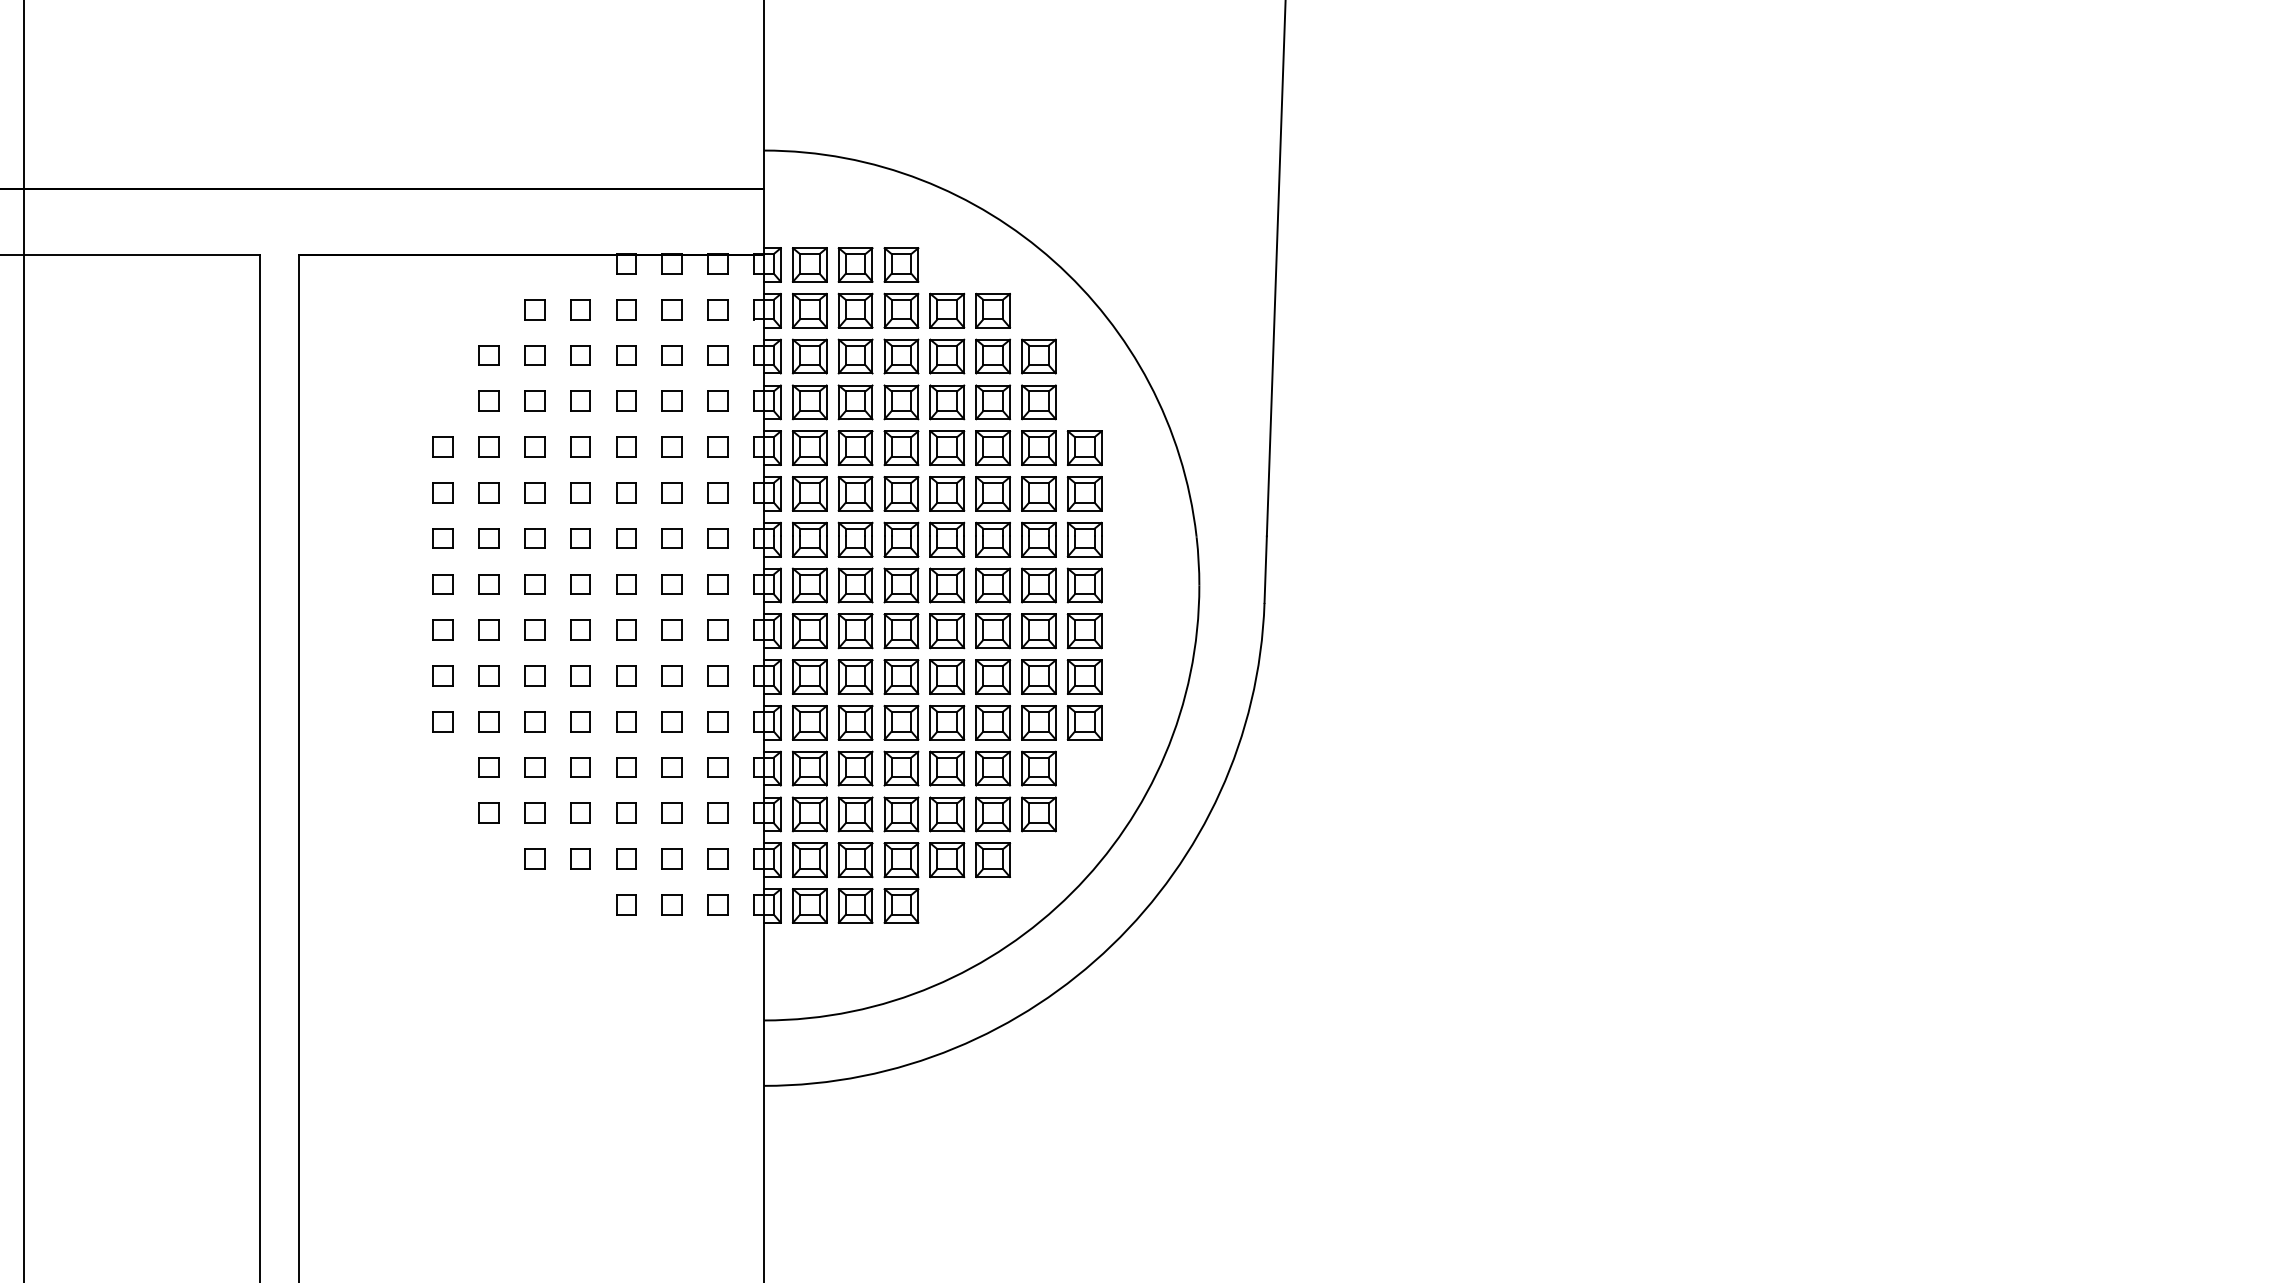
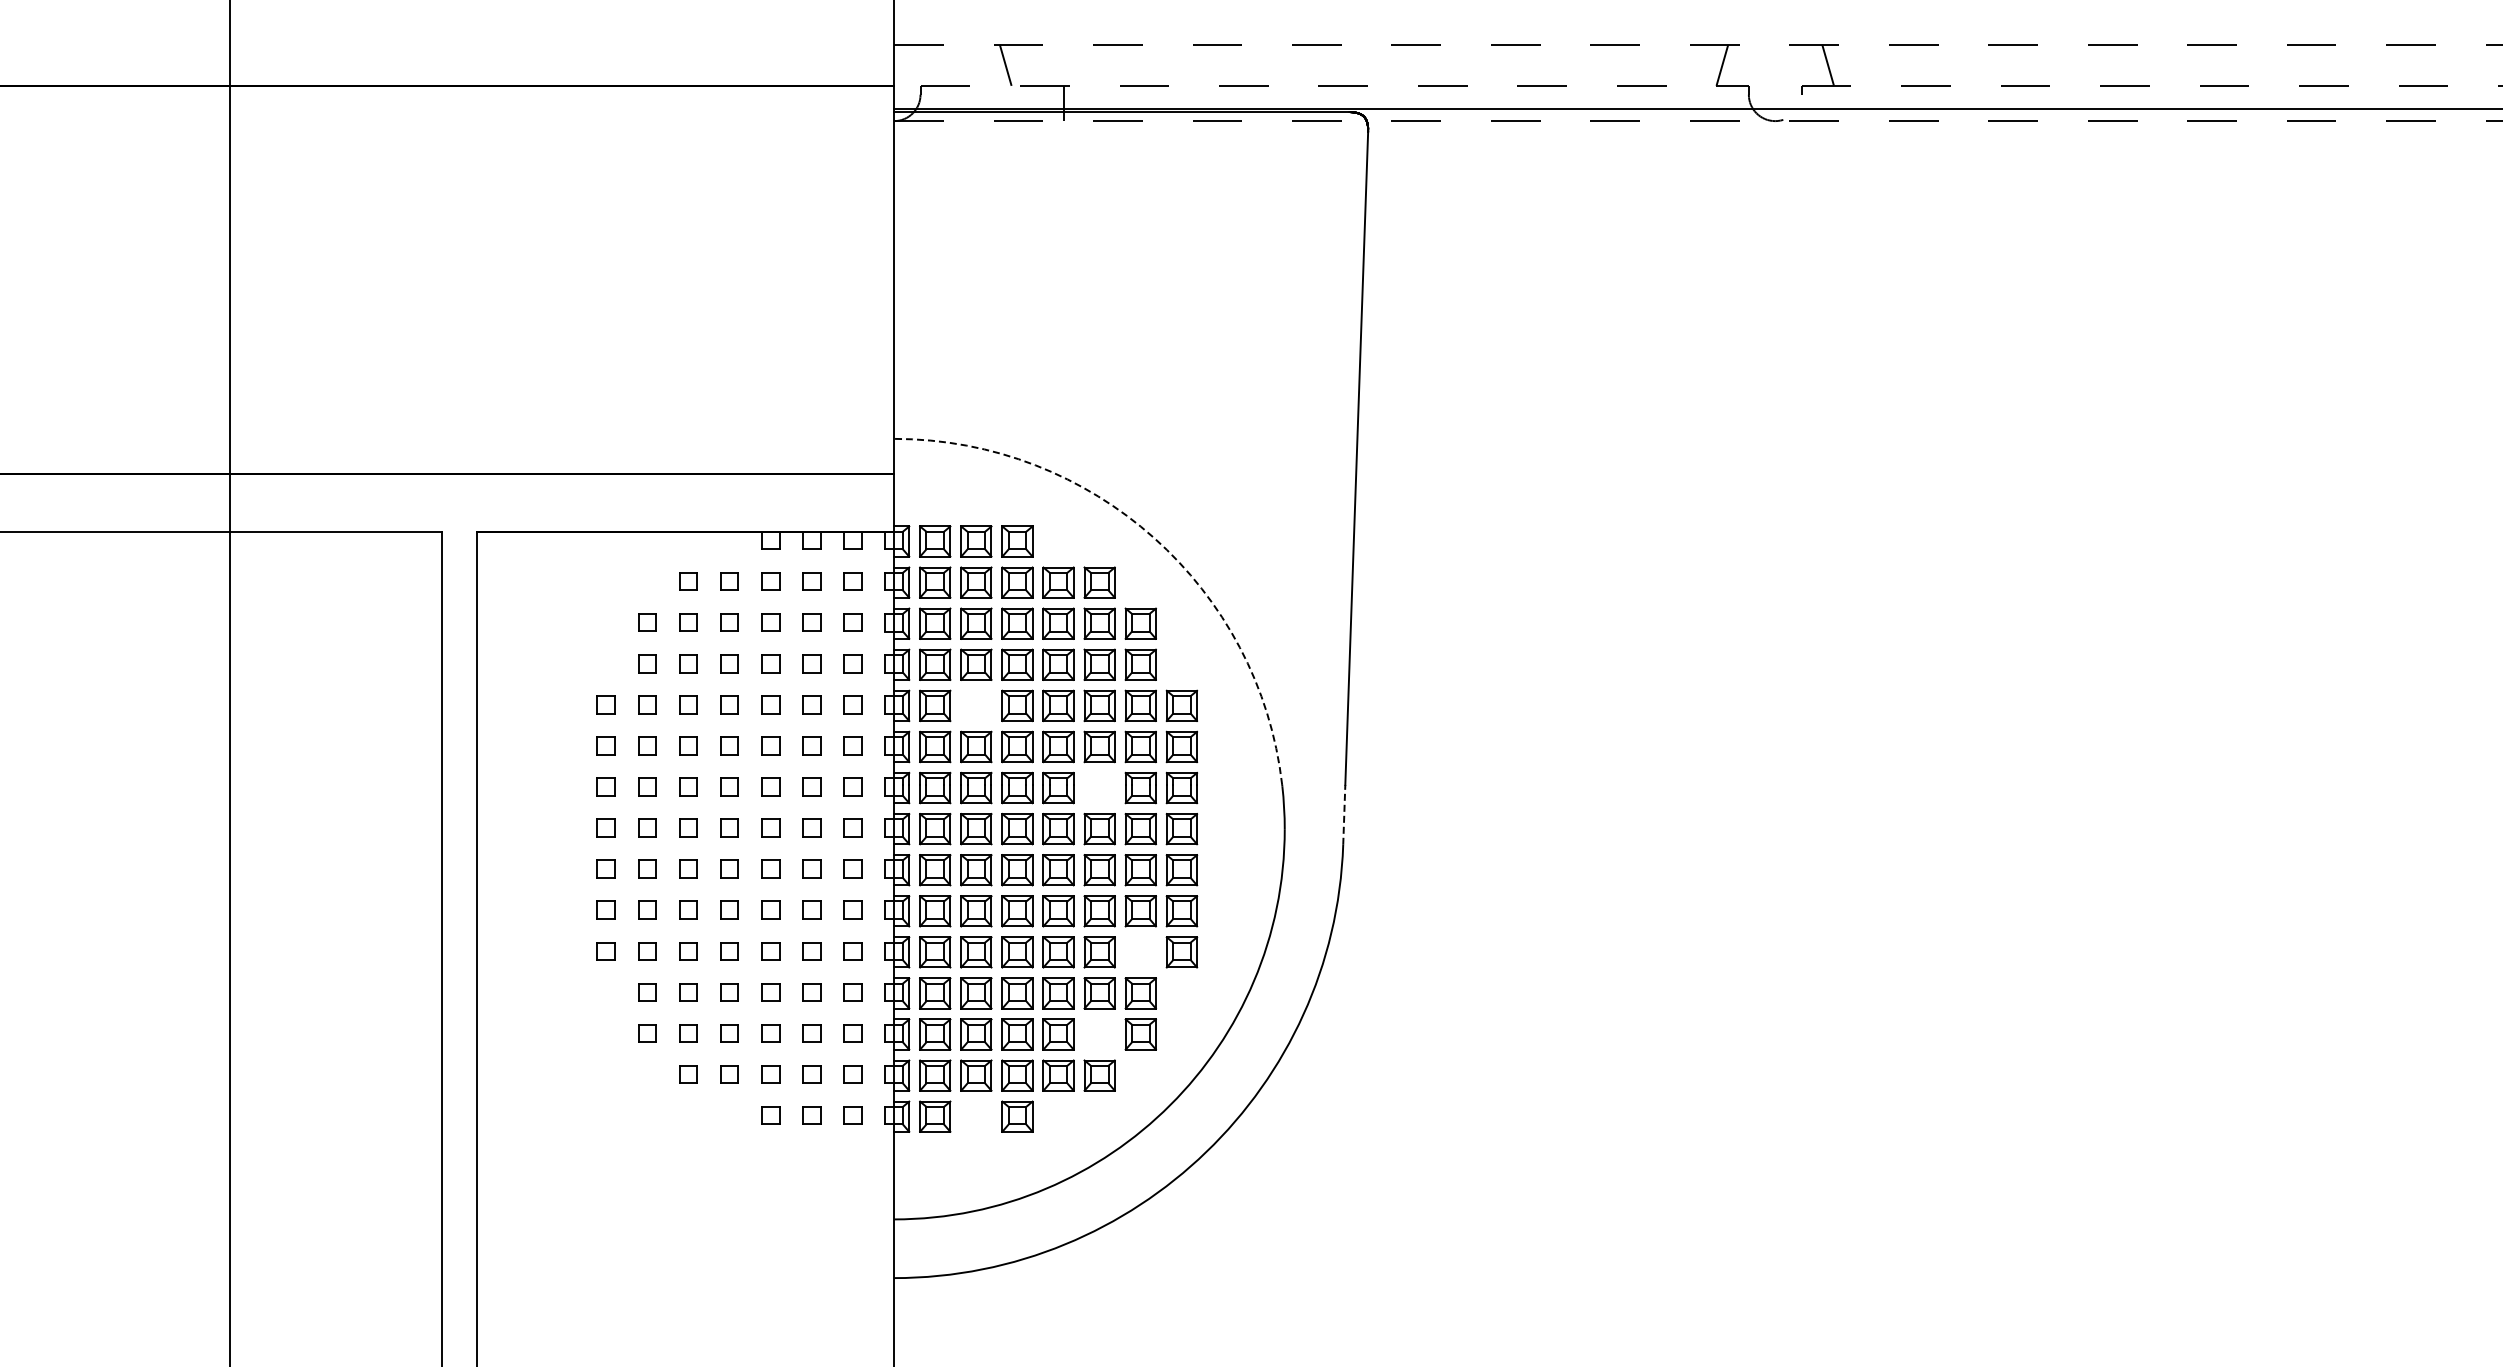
arc: (1054, 260) -> (1154, 537), solid -> dashed
part: (855, 447) -> (976, 705), removed
part: (992, 539) -> (1099, 787), removed
line: (1265, 569) -> (1344, 814), solid -> dashed
part: (1038, 722) -> (1140, 952), removed
part: (992, 814) -> (1099, 1034), removed
part: (855, 905) -> (976, 1116), removed

